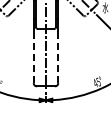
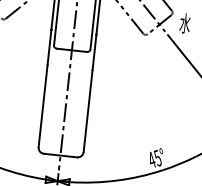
line: (33, 60) -> (42, 105), dashed -> solid
line: (58, 60) -> (88, 110), dashed -> solid

